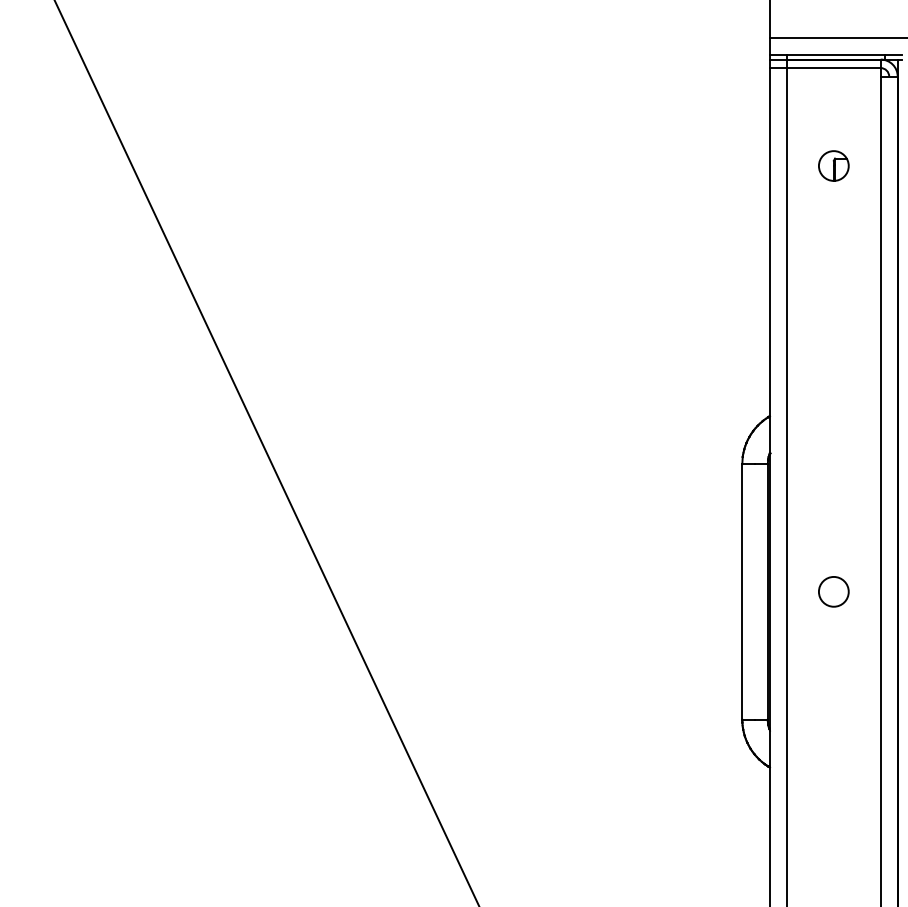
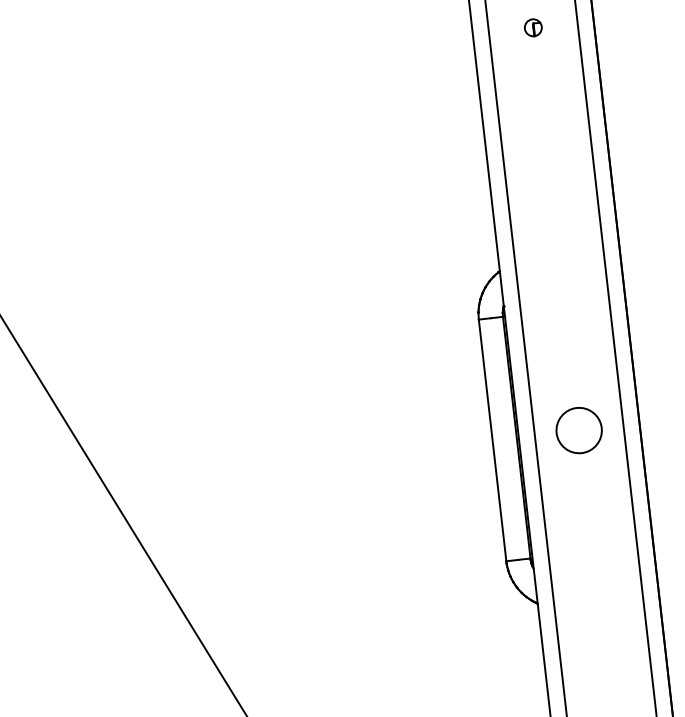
part: (833, 165) -> (532, 27), size x0.6
circle: (833, 591) -> (578, 430), size x1.6

